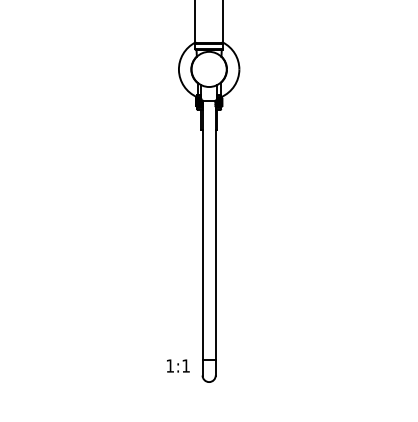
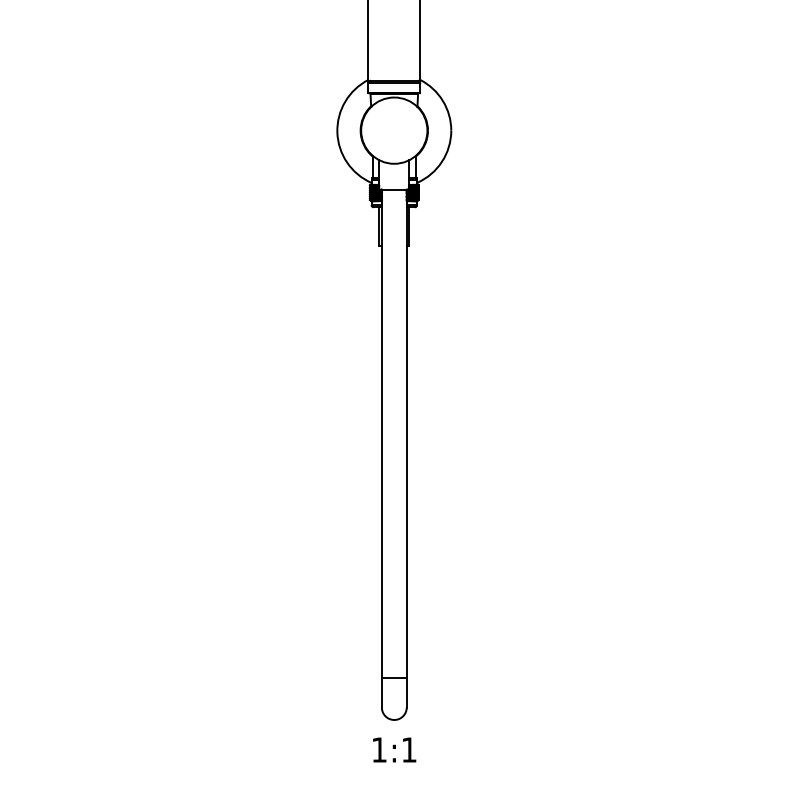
text: (178, 365) -> (394, 749), moved

